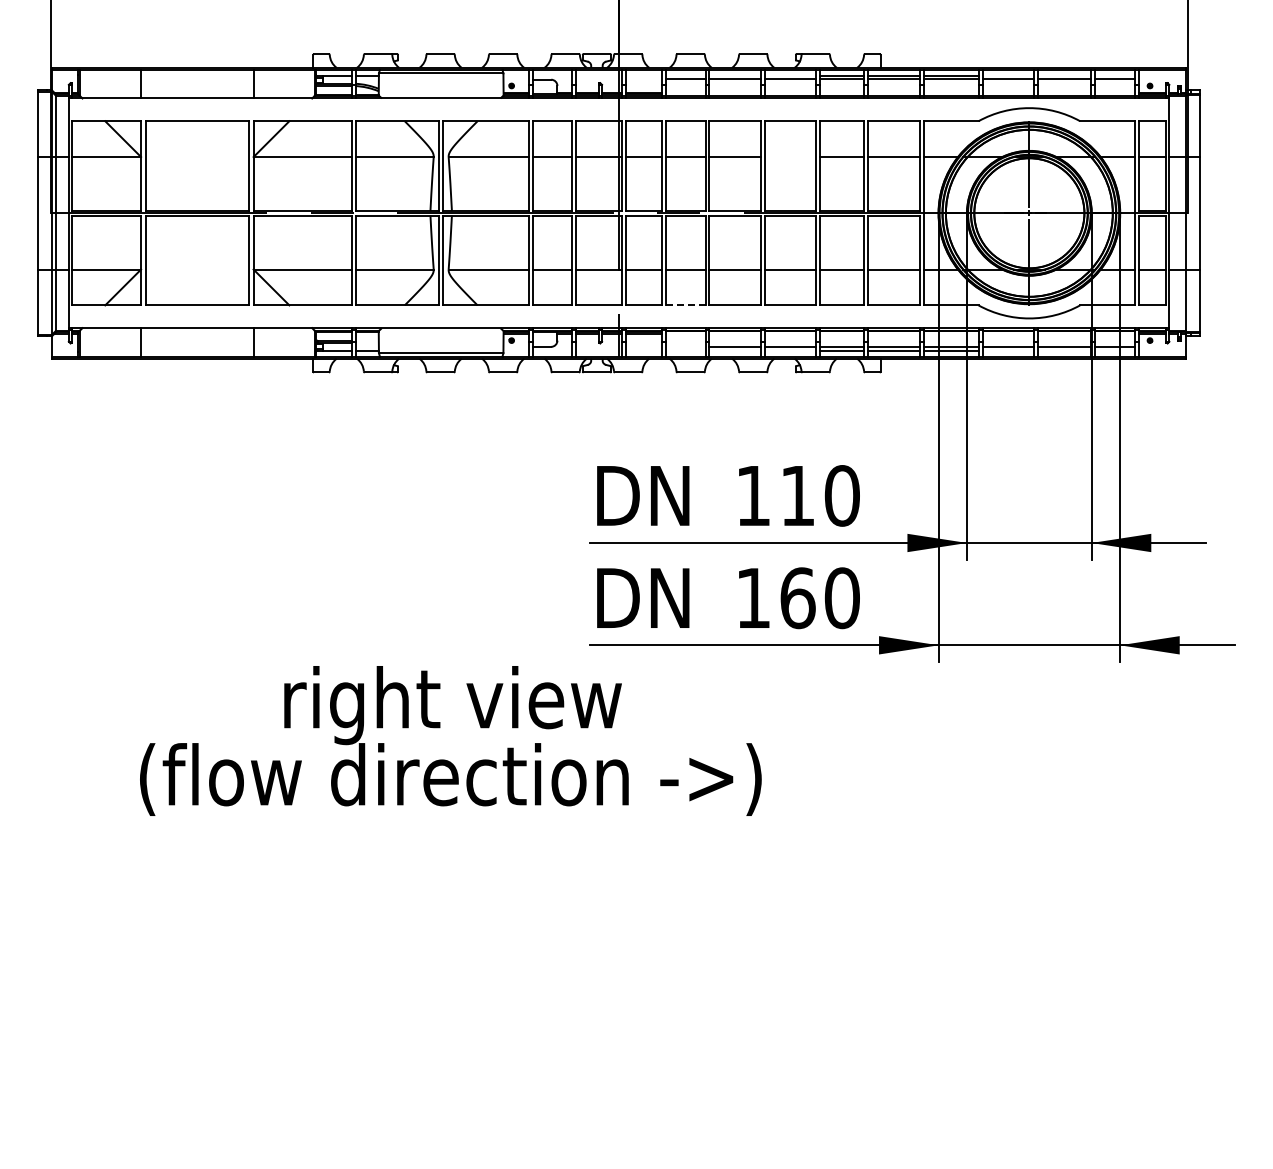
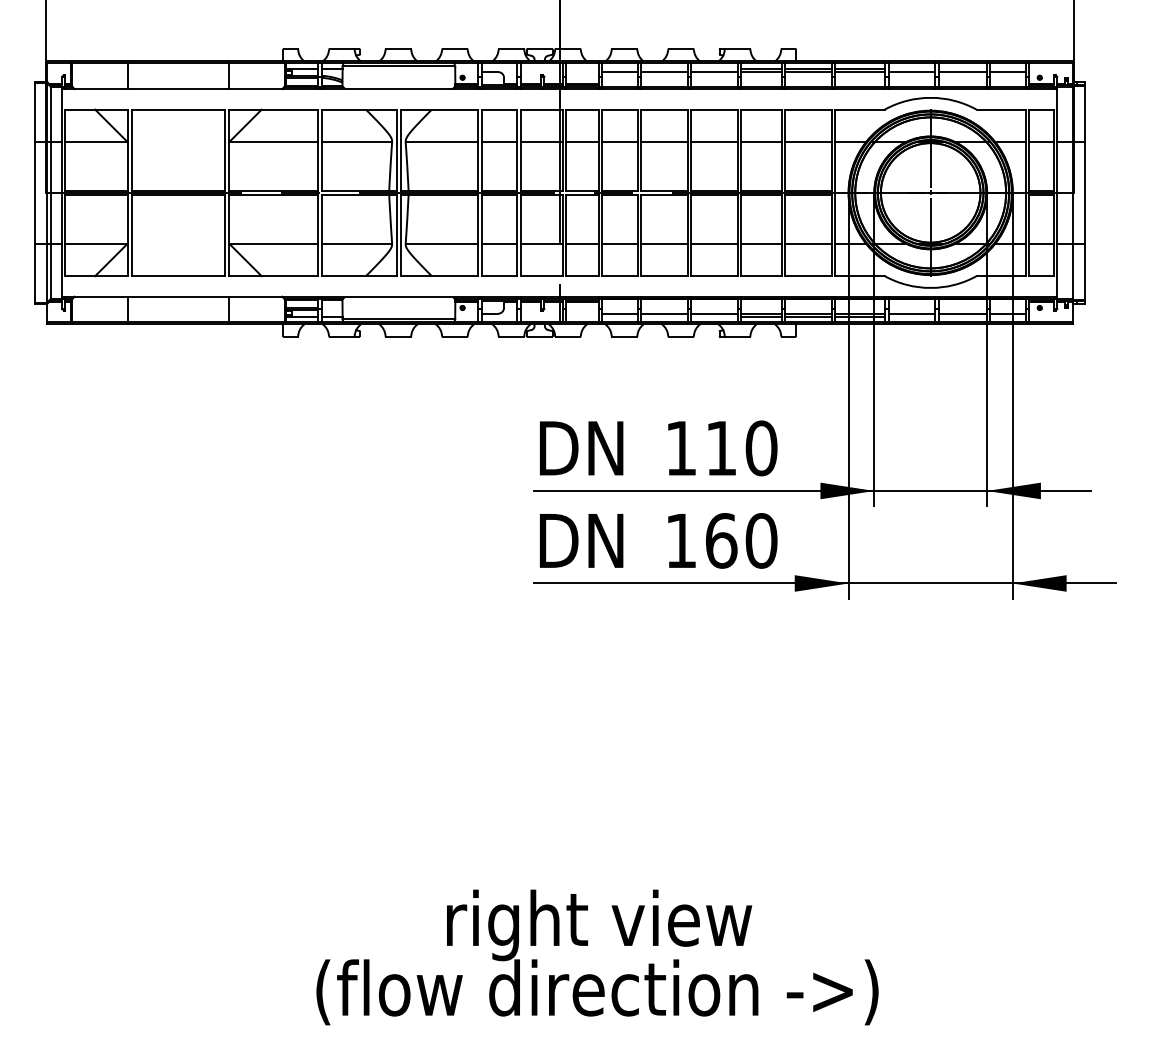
line: (789, 157) -> (713, 142), added
line: (685, 305) -> (619, 276), dashed -> solid
line: (685, 347) -> (619, 314), added
text: (450, 740) -> (597, 957), moved

